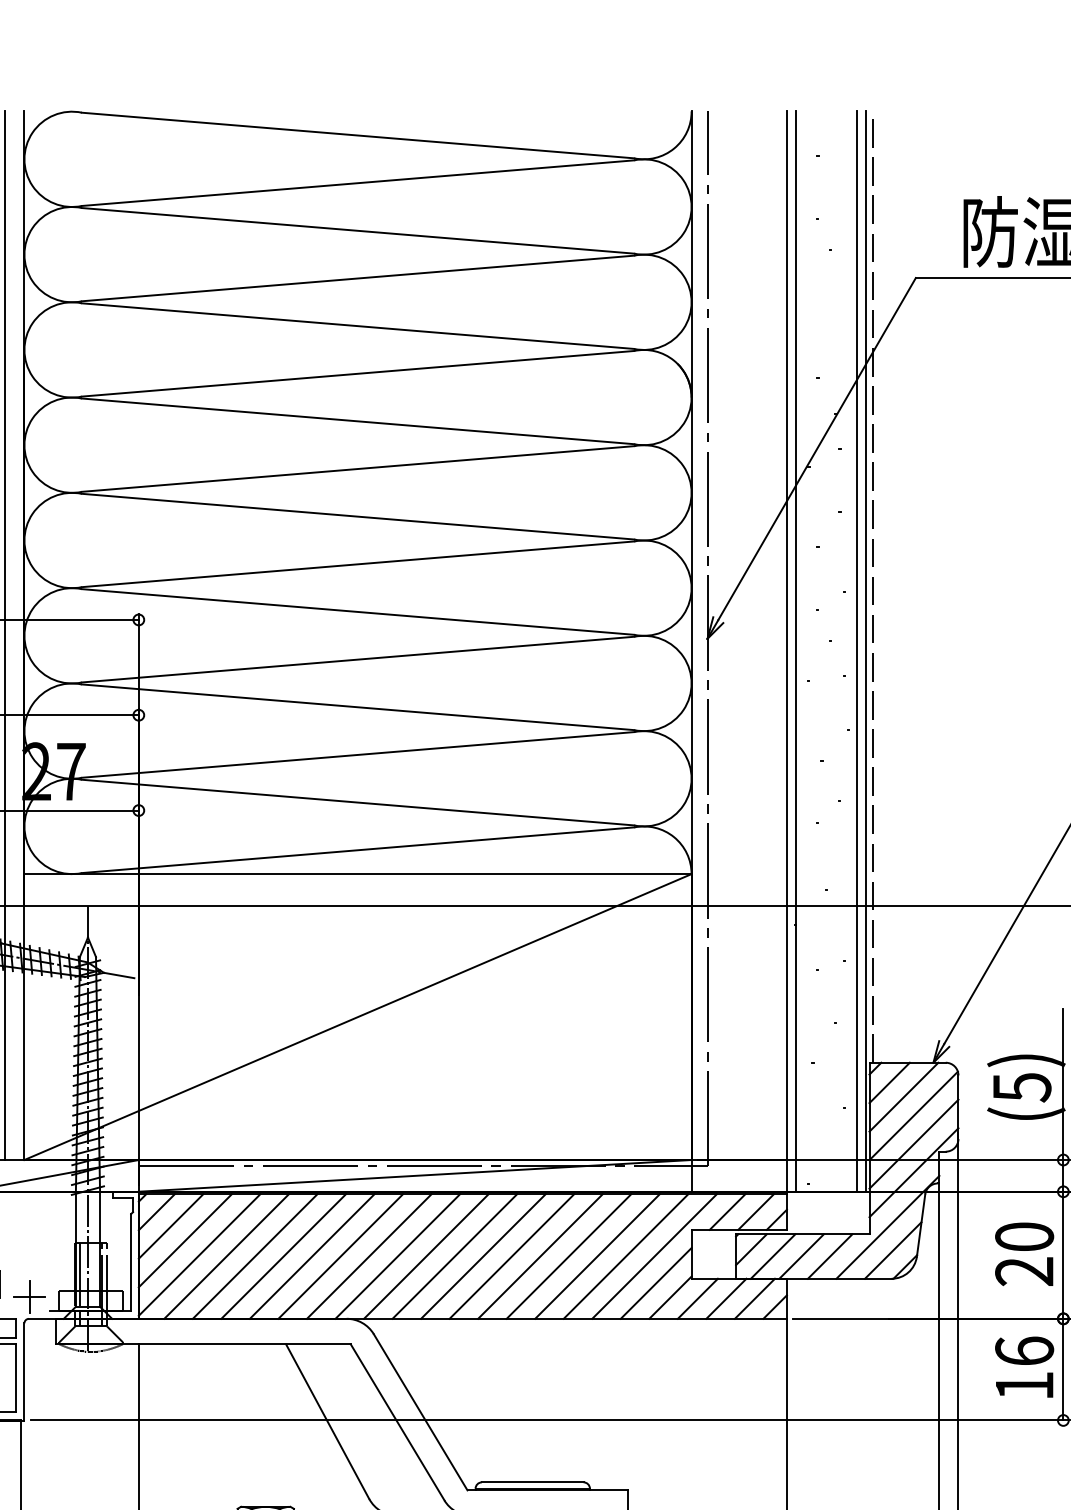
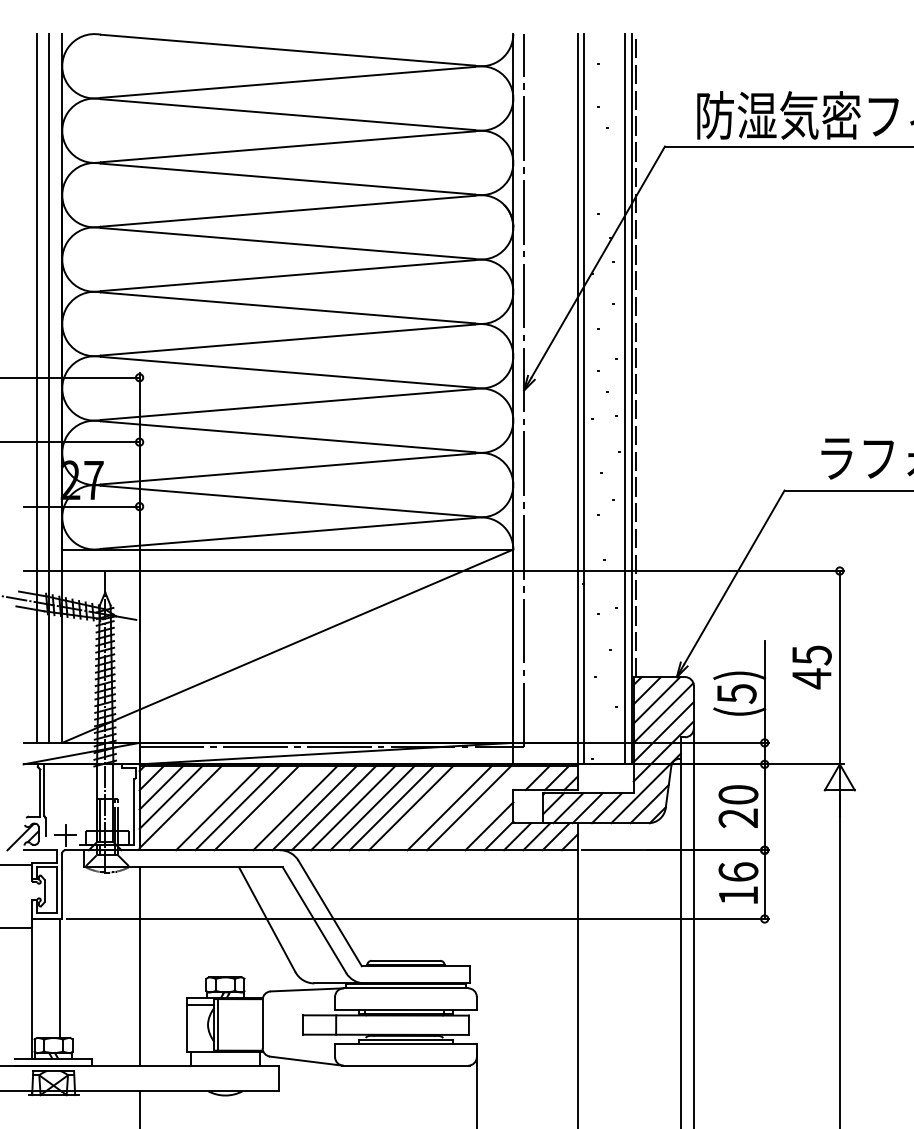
line: (225, 1257) -> (198, 808), removed
line: (341, 1257) -> (276, 808), removed
line: (569, 1257) -> (430, 808), removed
line: (654, 1257) -> (488, 808), removed

